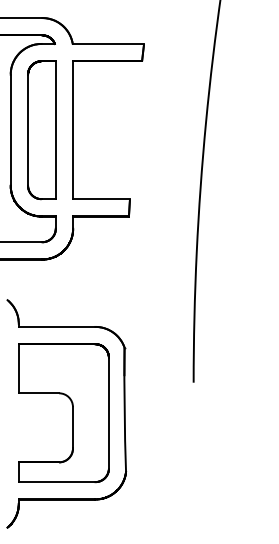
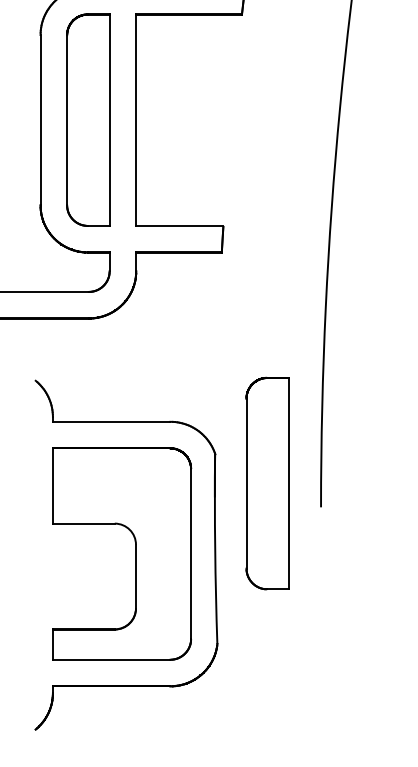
part: (158, 367) -> (267, 484), added

